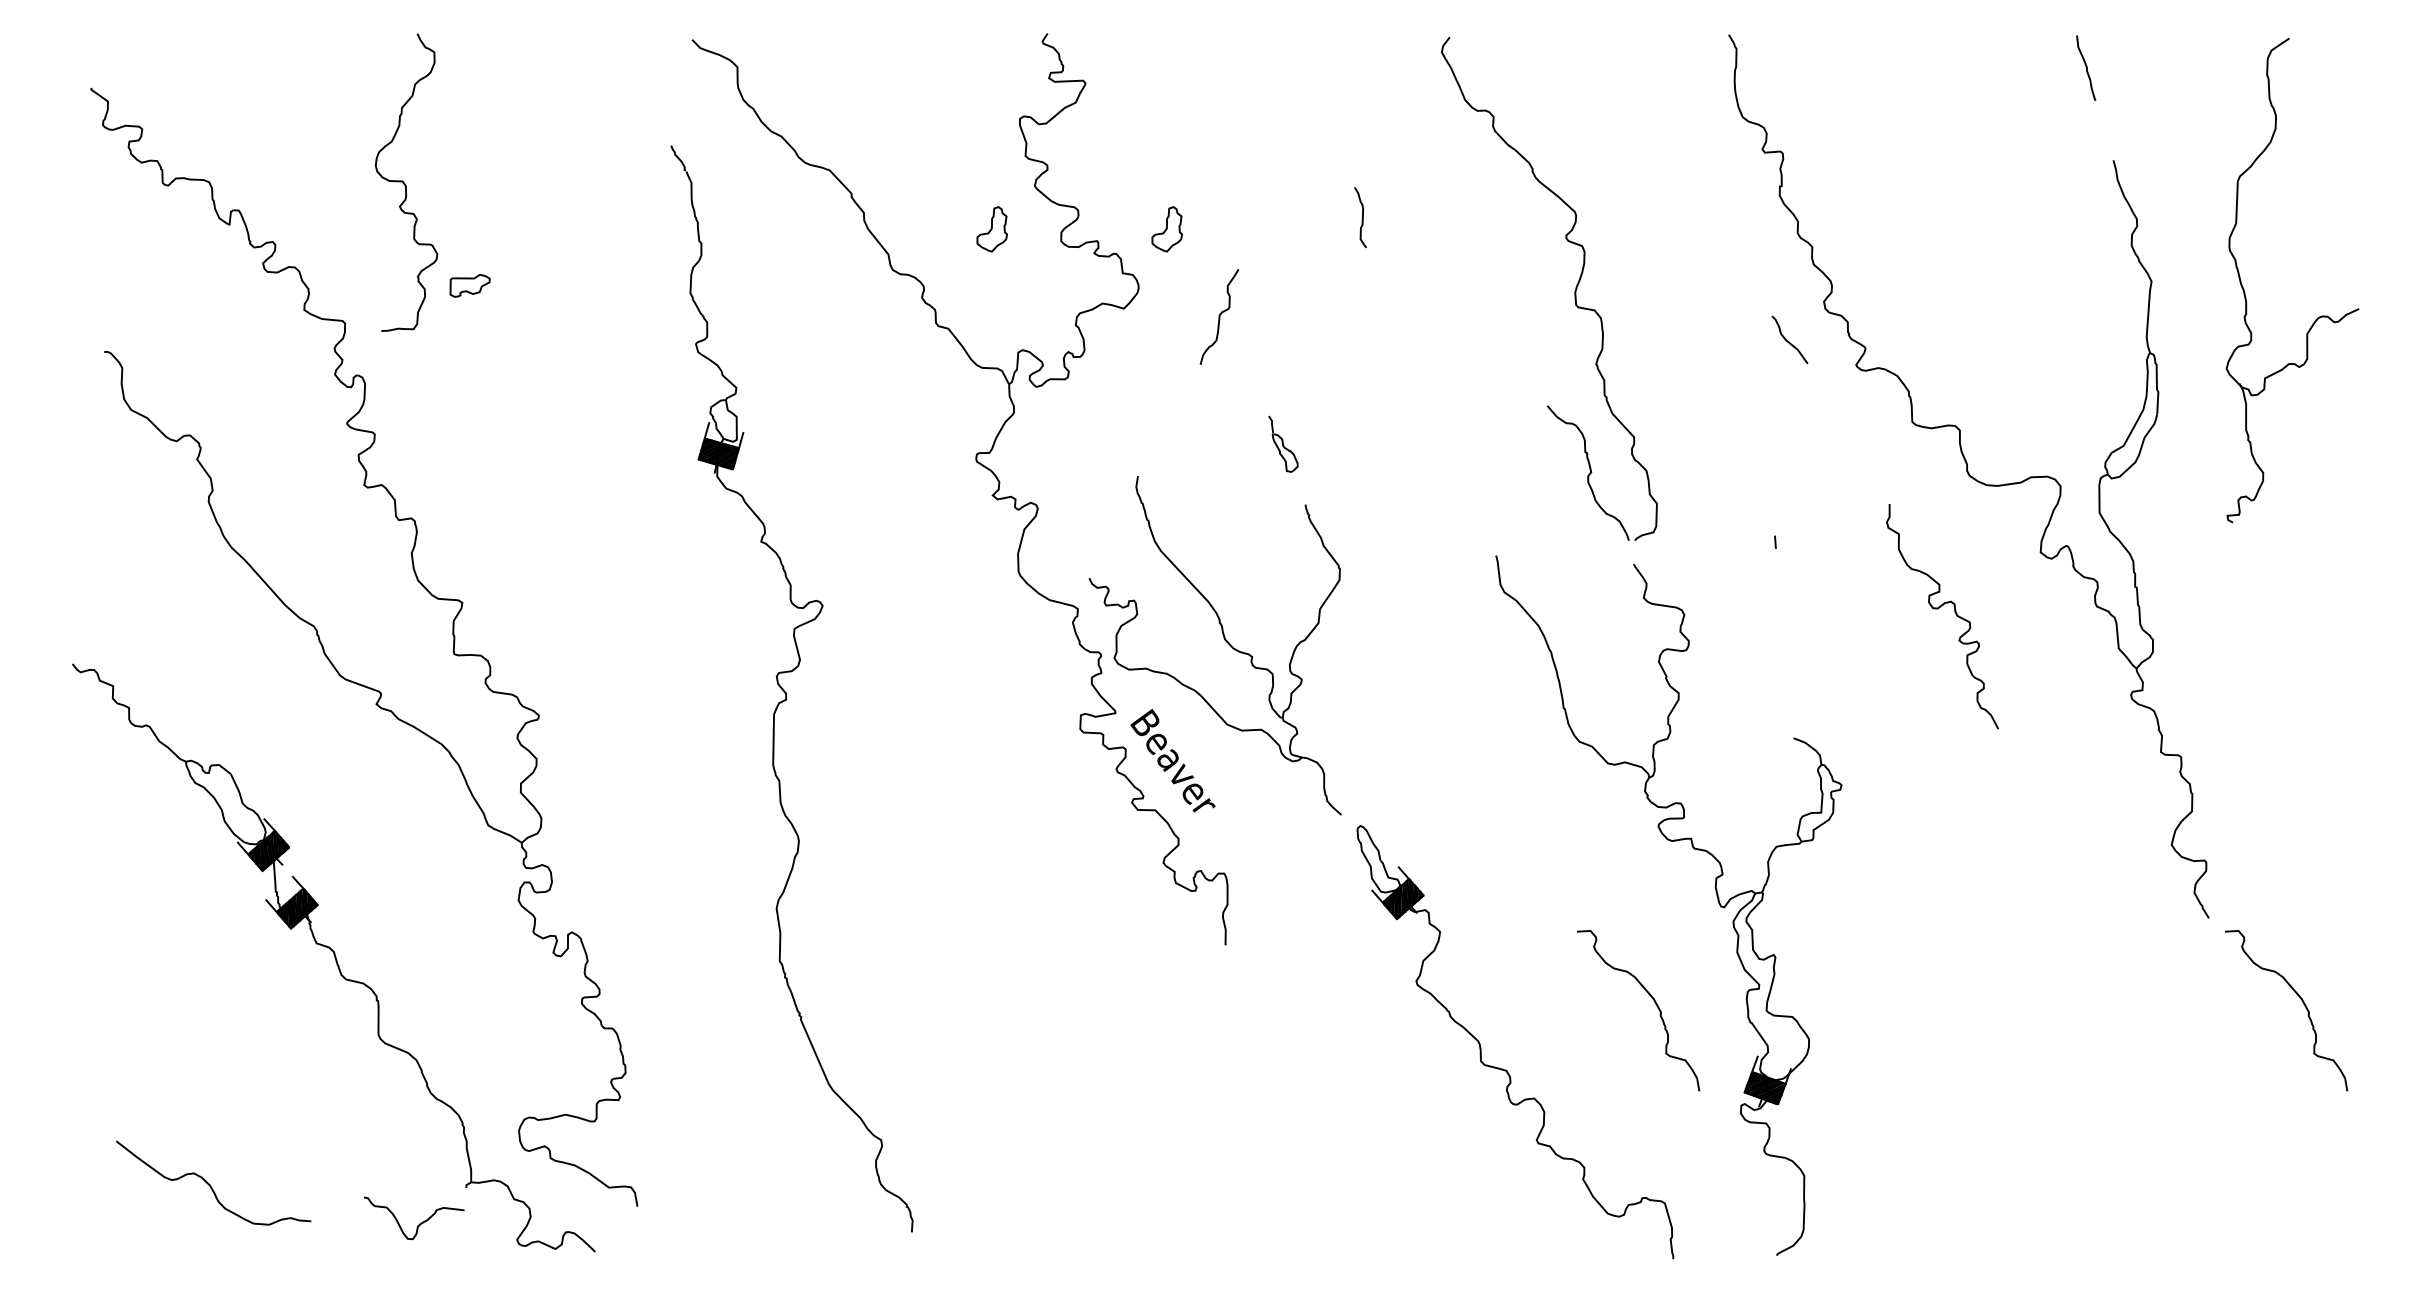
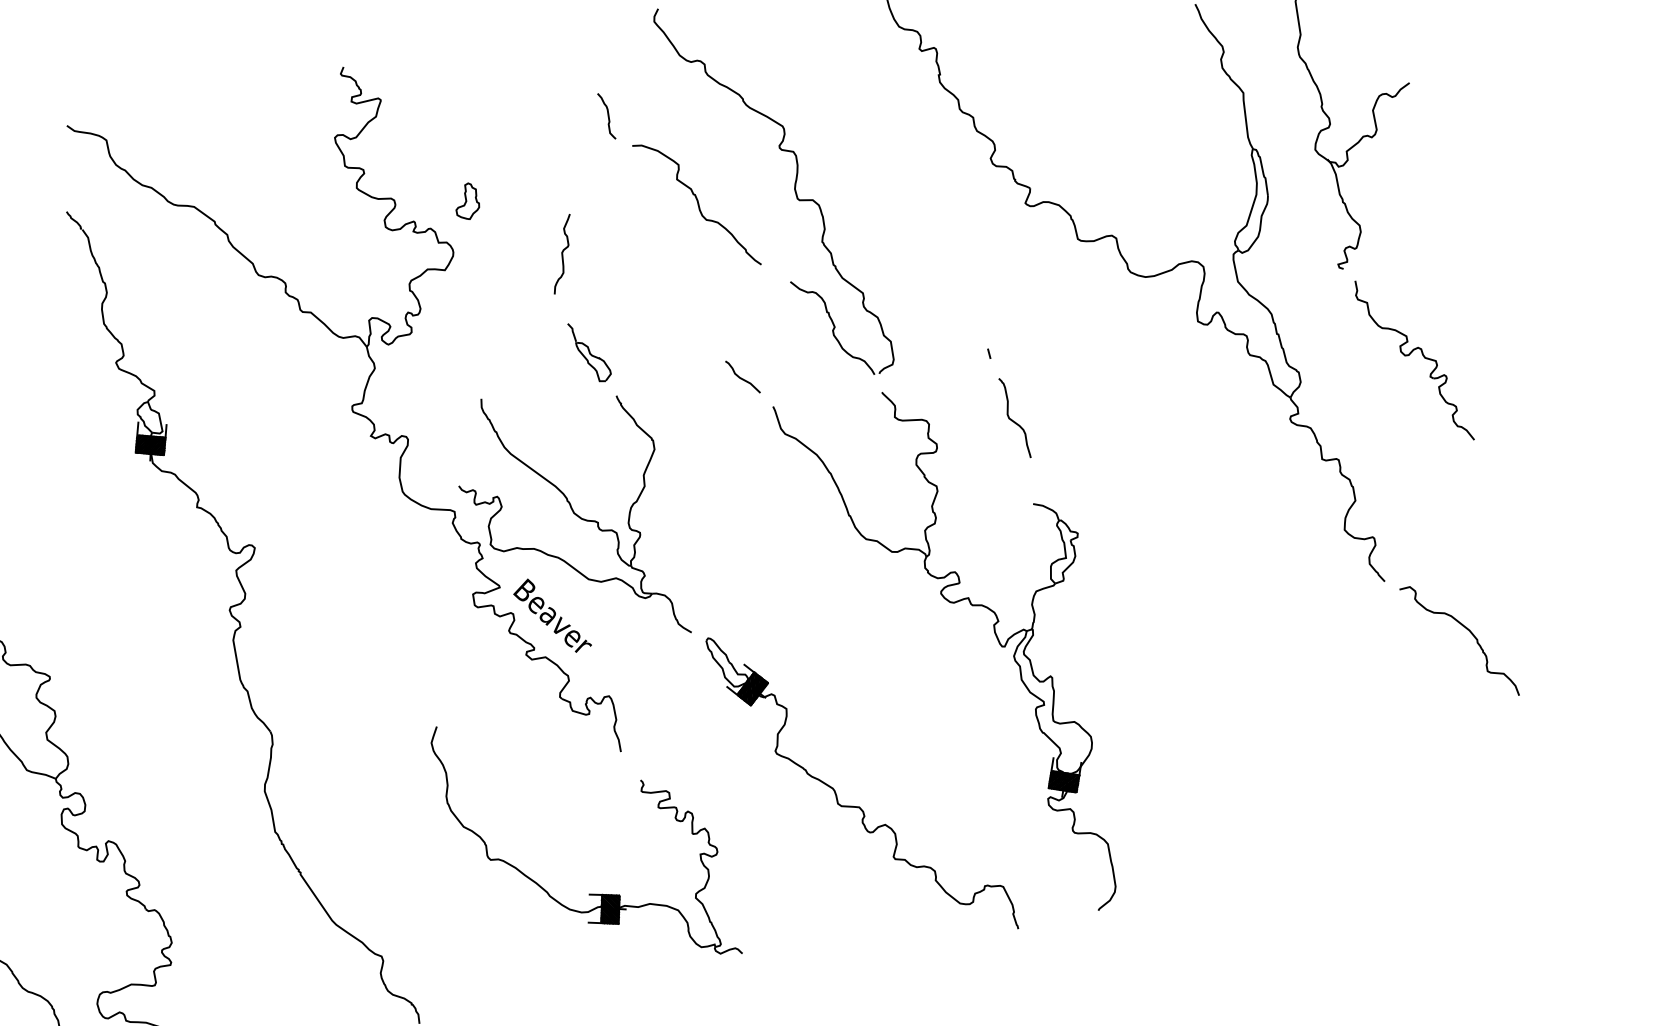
curve: (1361, 218) -> (607, 116), moved
part: (991, 229) -> (329, 228), removed
curve: (1451, 288) -> (697, 204), added
curve: (1219, 316) -> (562, 253), moved
curve: (1788, 340) -> (741, 377), moved
part: (1283, 443) -> (590, 351), size x1.43
part: (1938, 609) -> (1409, 355), moved
curve: (1788, 629) -> (1012, 419), added
curve: (1652, 999) -> (962, 729), removed
part: (1152, 1112) -> (589, 893), added

